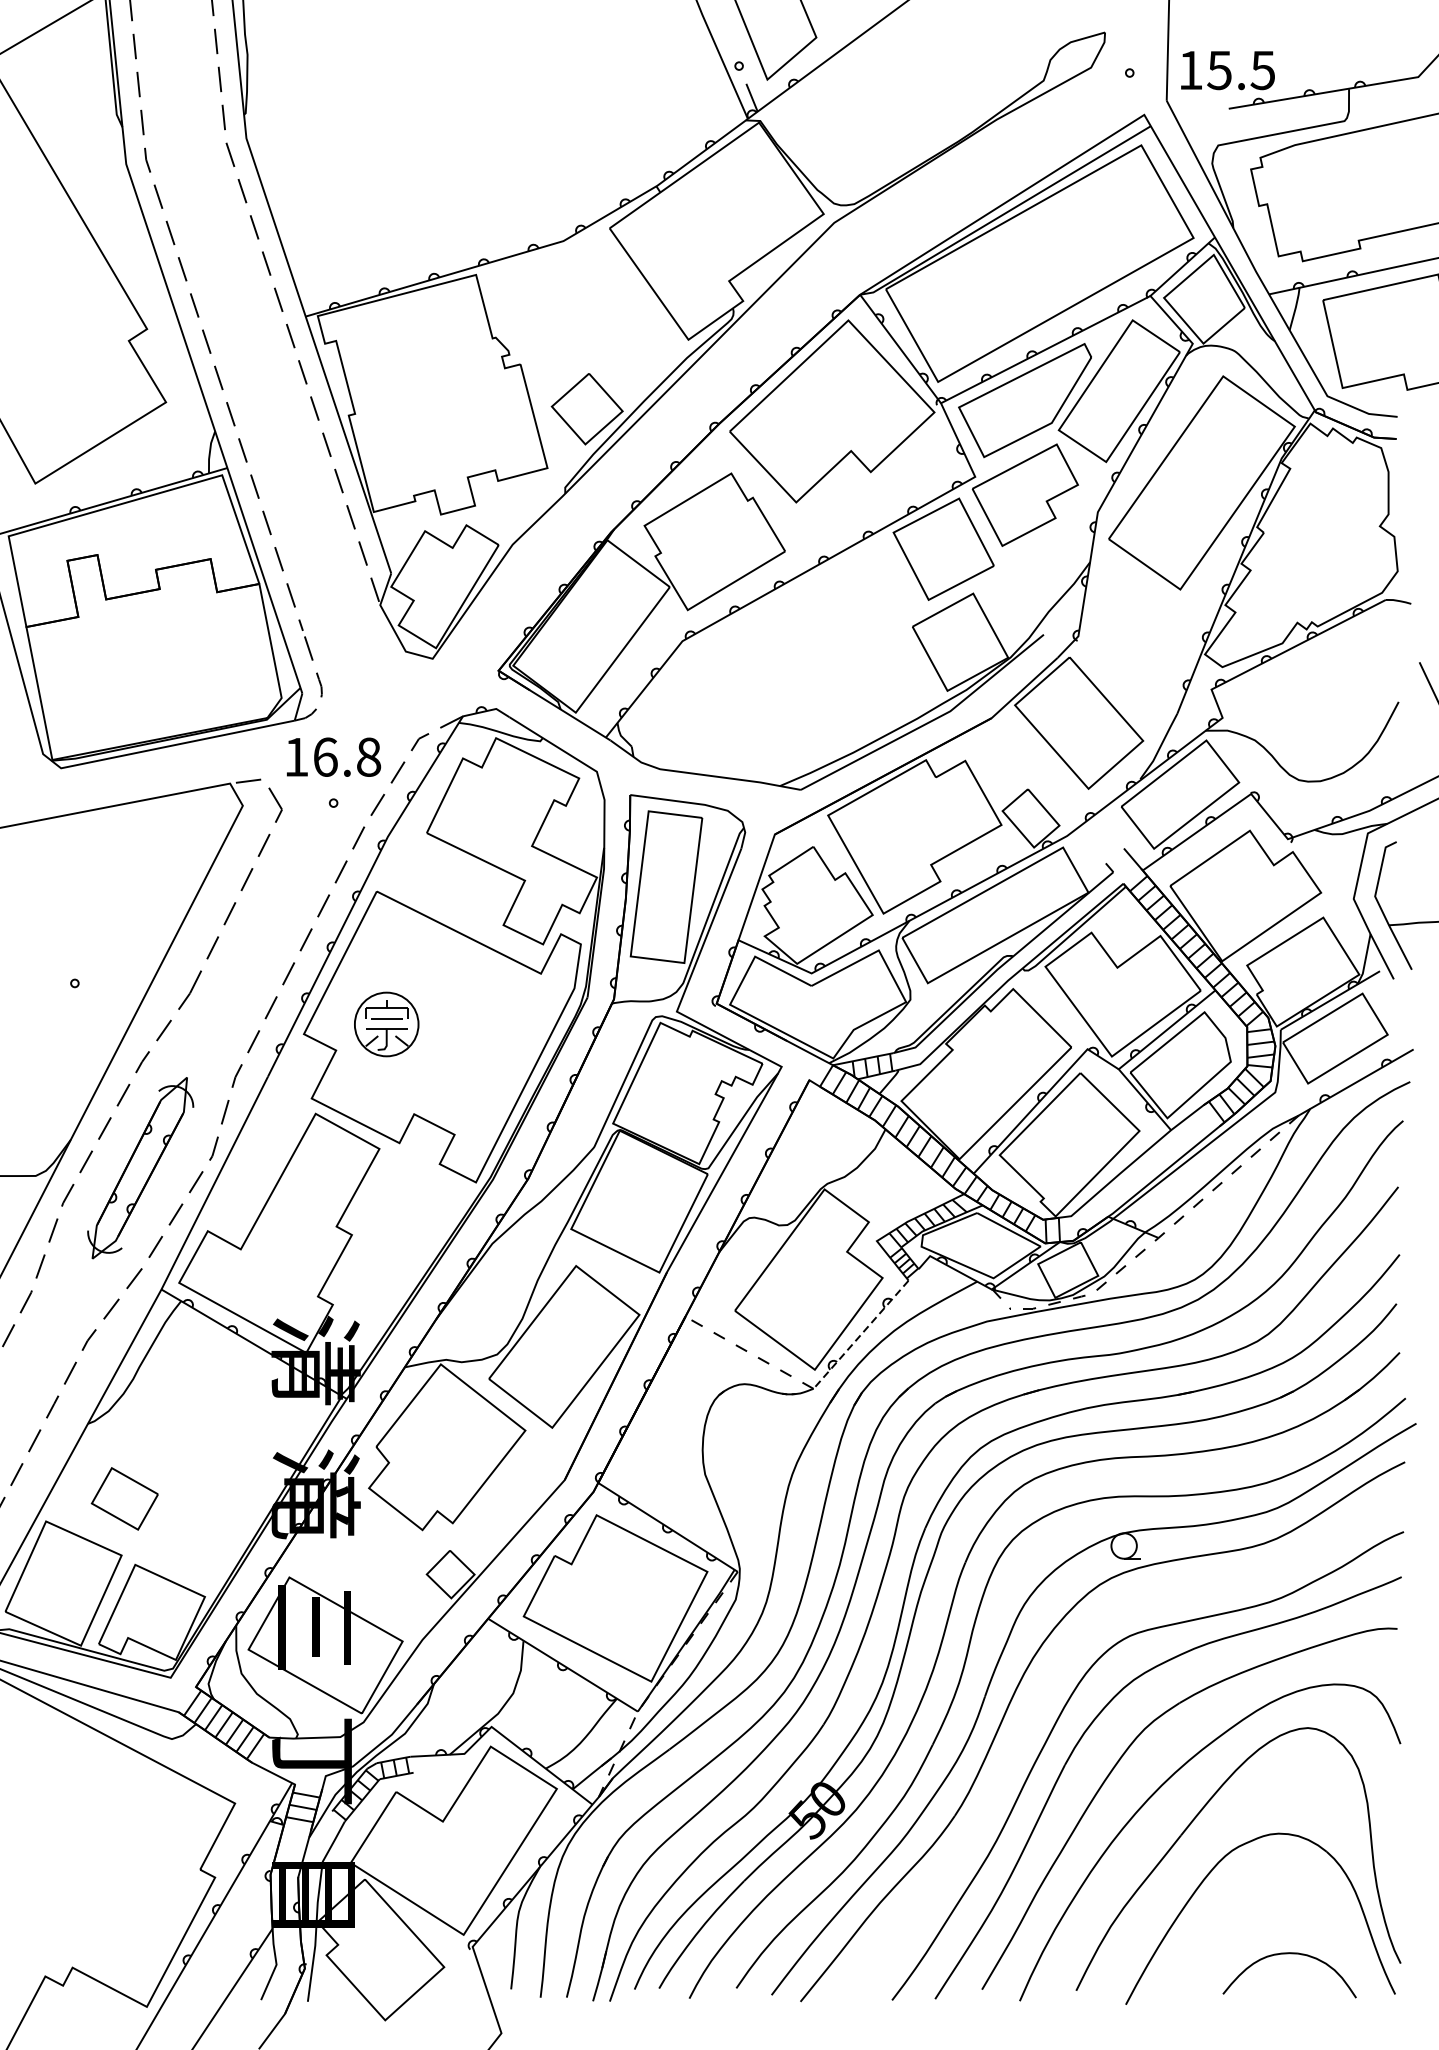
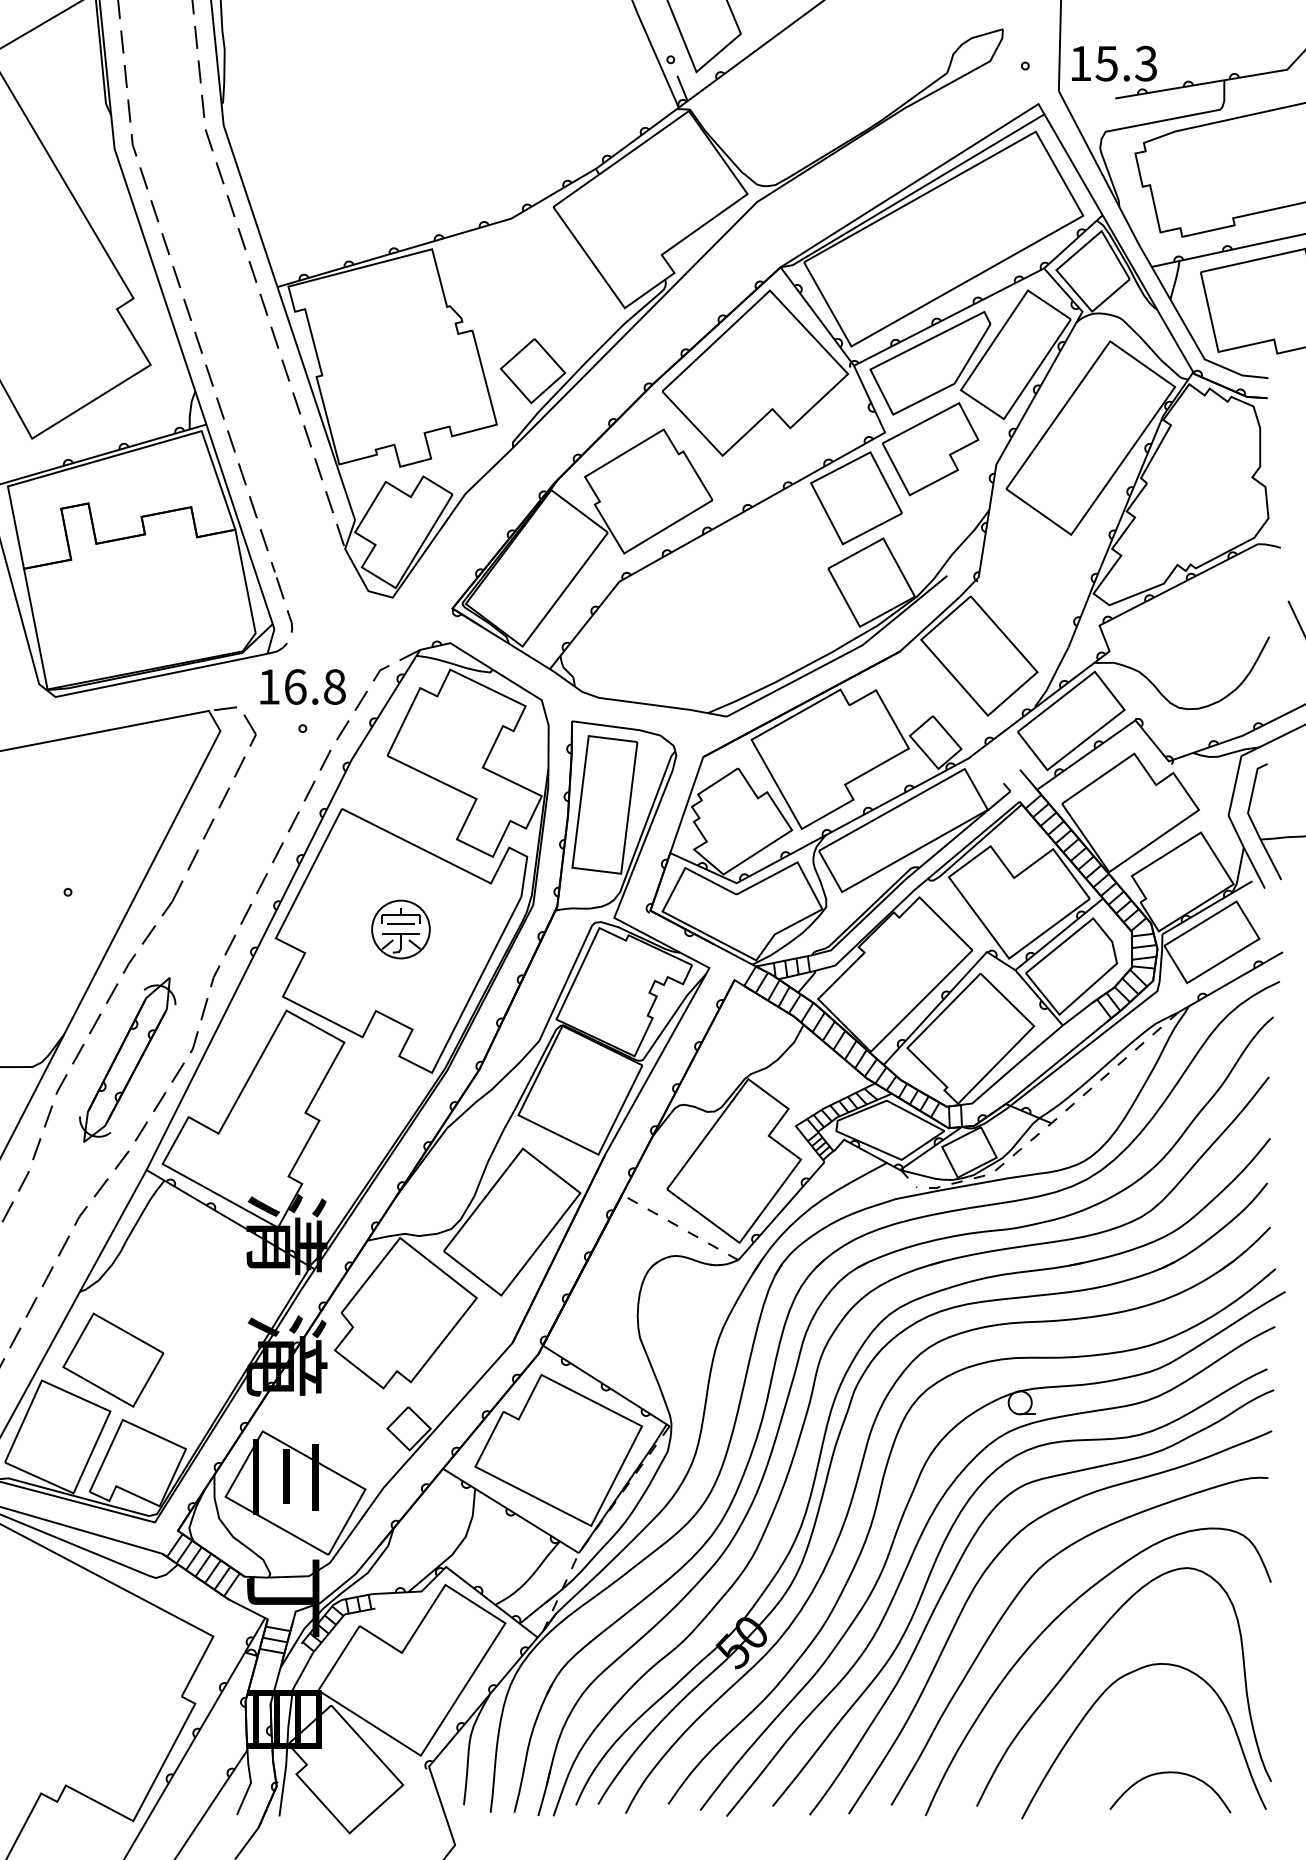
text: (1263, 70) -> (1146, 63), 15.5 -> 15.3
part: (386, 1024) -> (400, 929), moved
line: (861, 1335) -> (781, 1211), dashed -> solid
part: (125, 1498) -> (113, 1359), size x1.67
curve: (1038, 1706) -> (942, 1548), added

